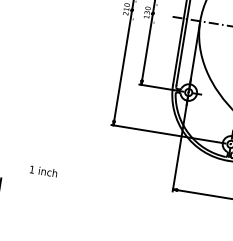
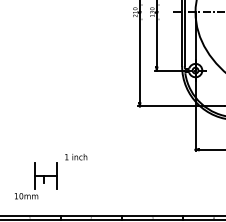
text: (43, 171) -> (76, 157), moved

